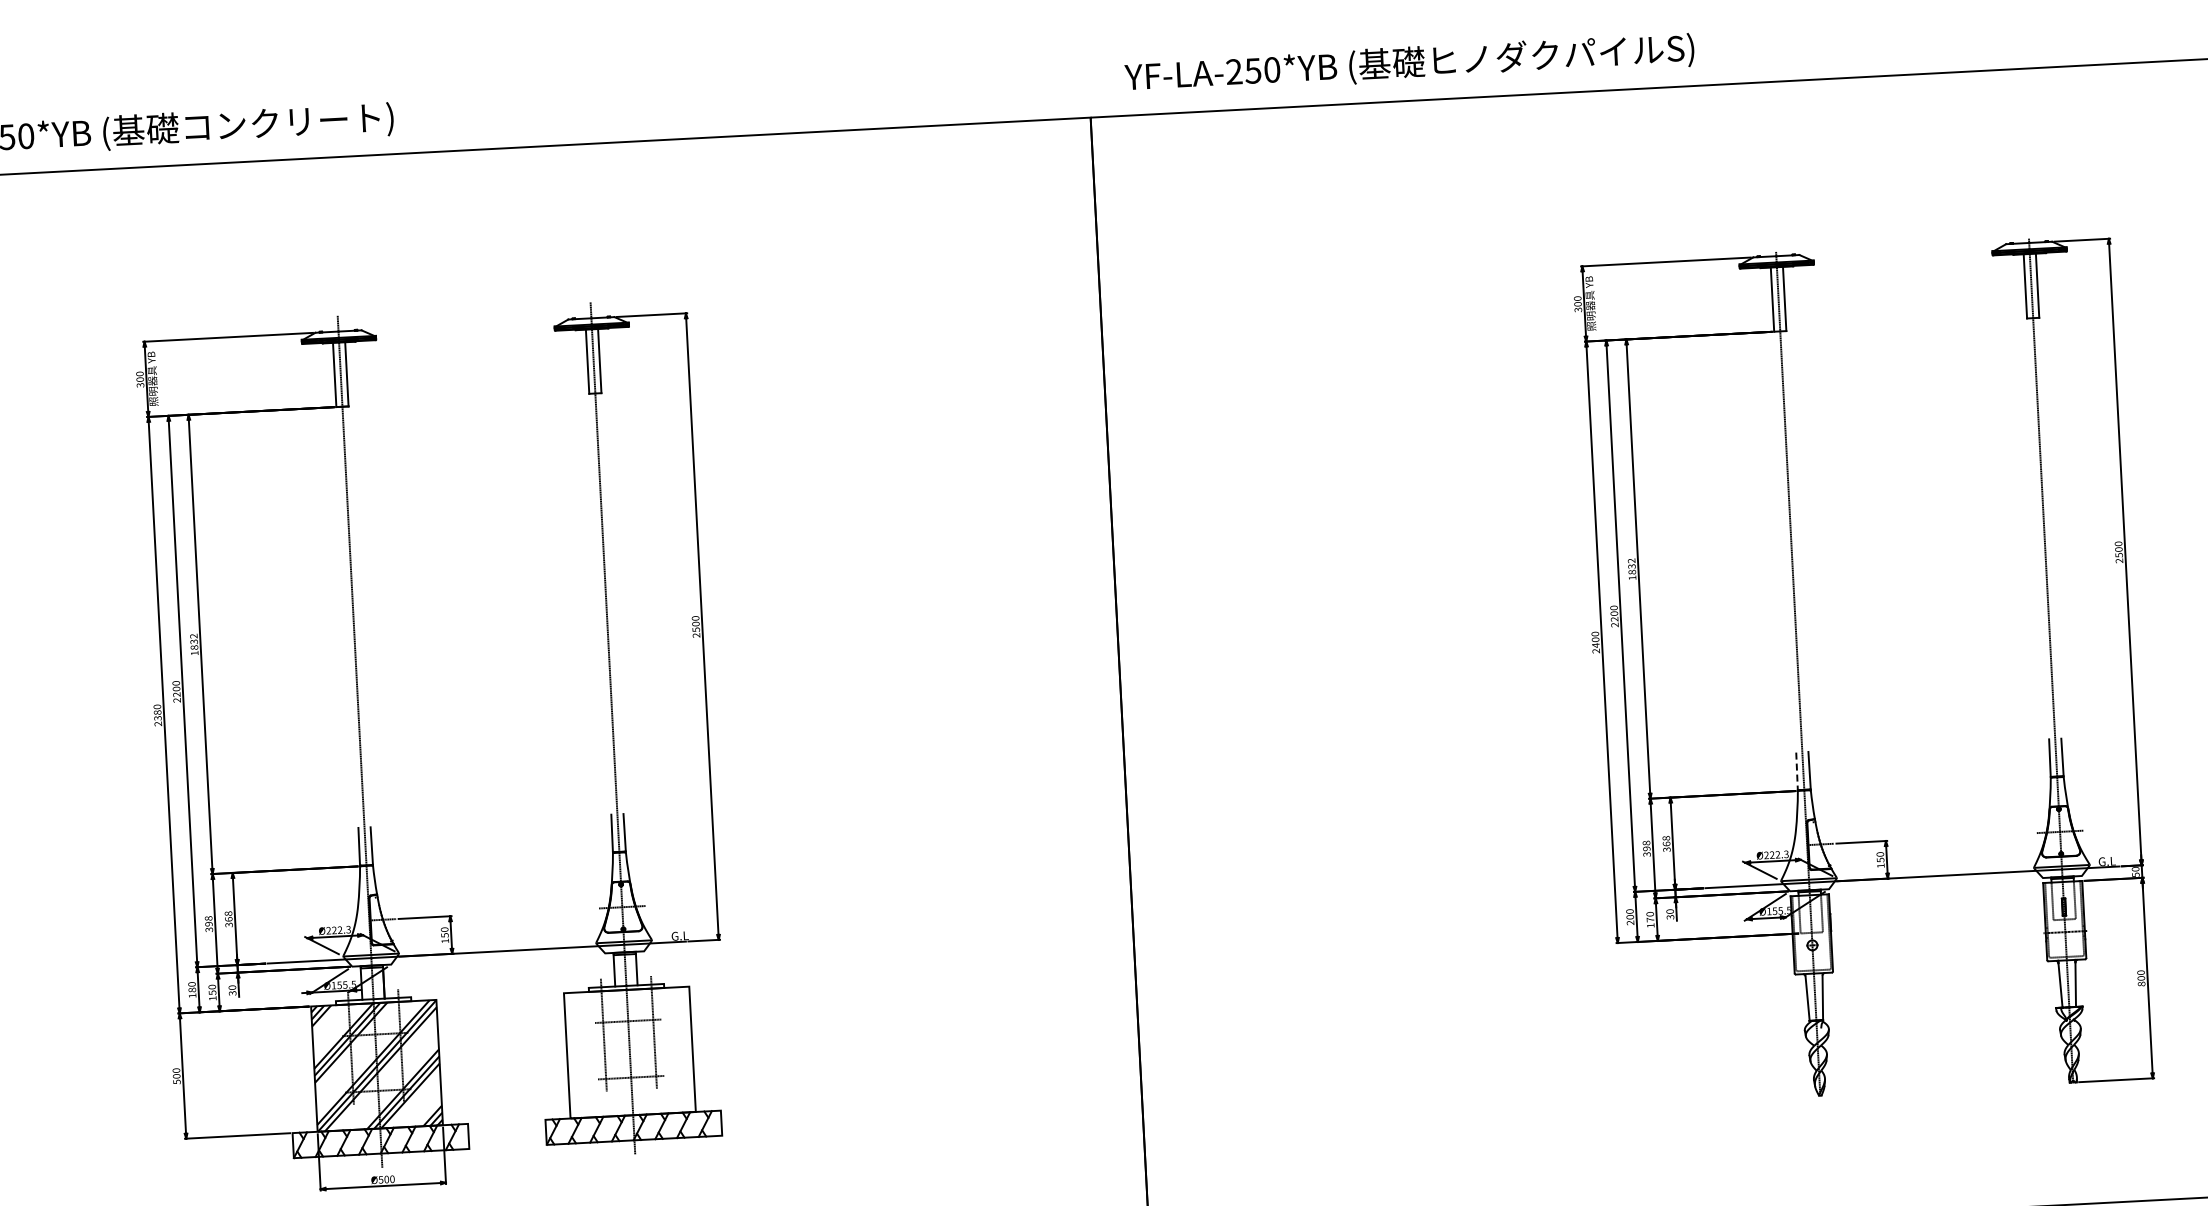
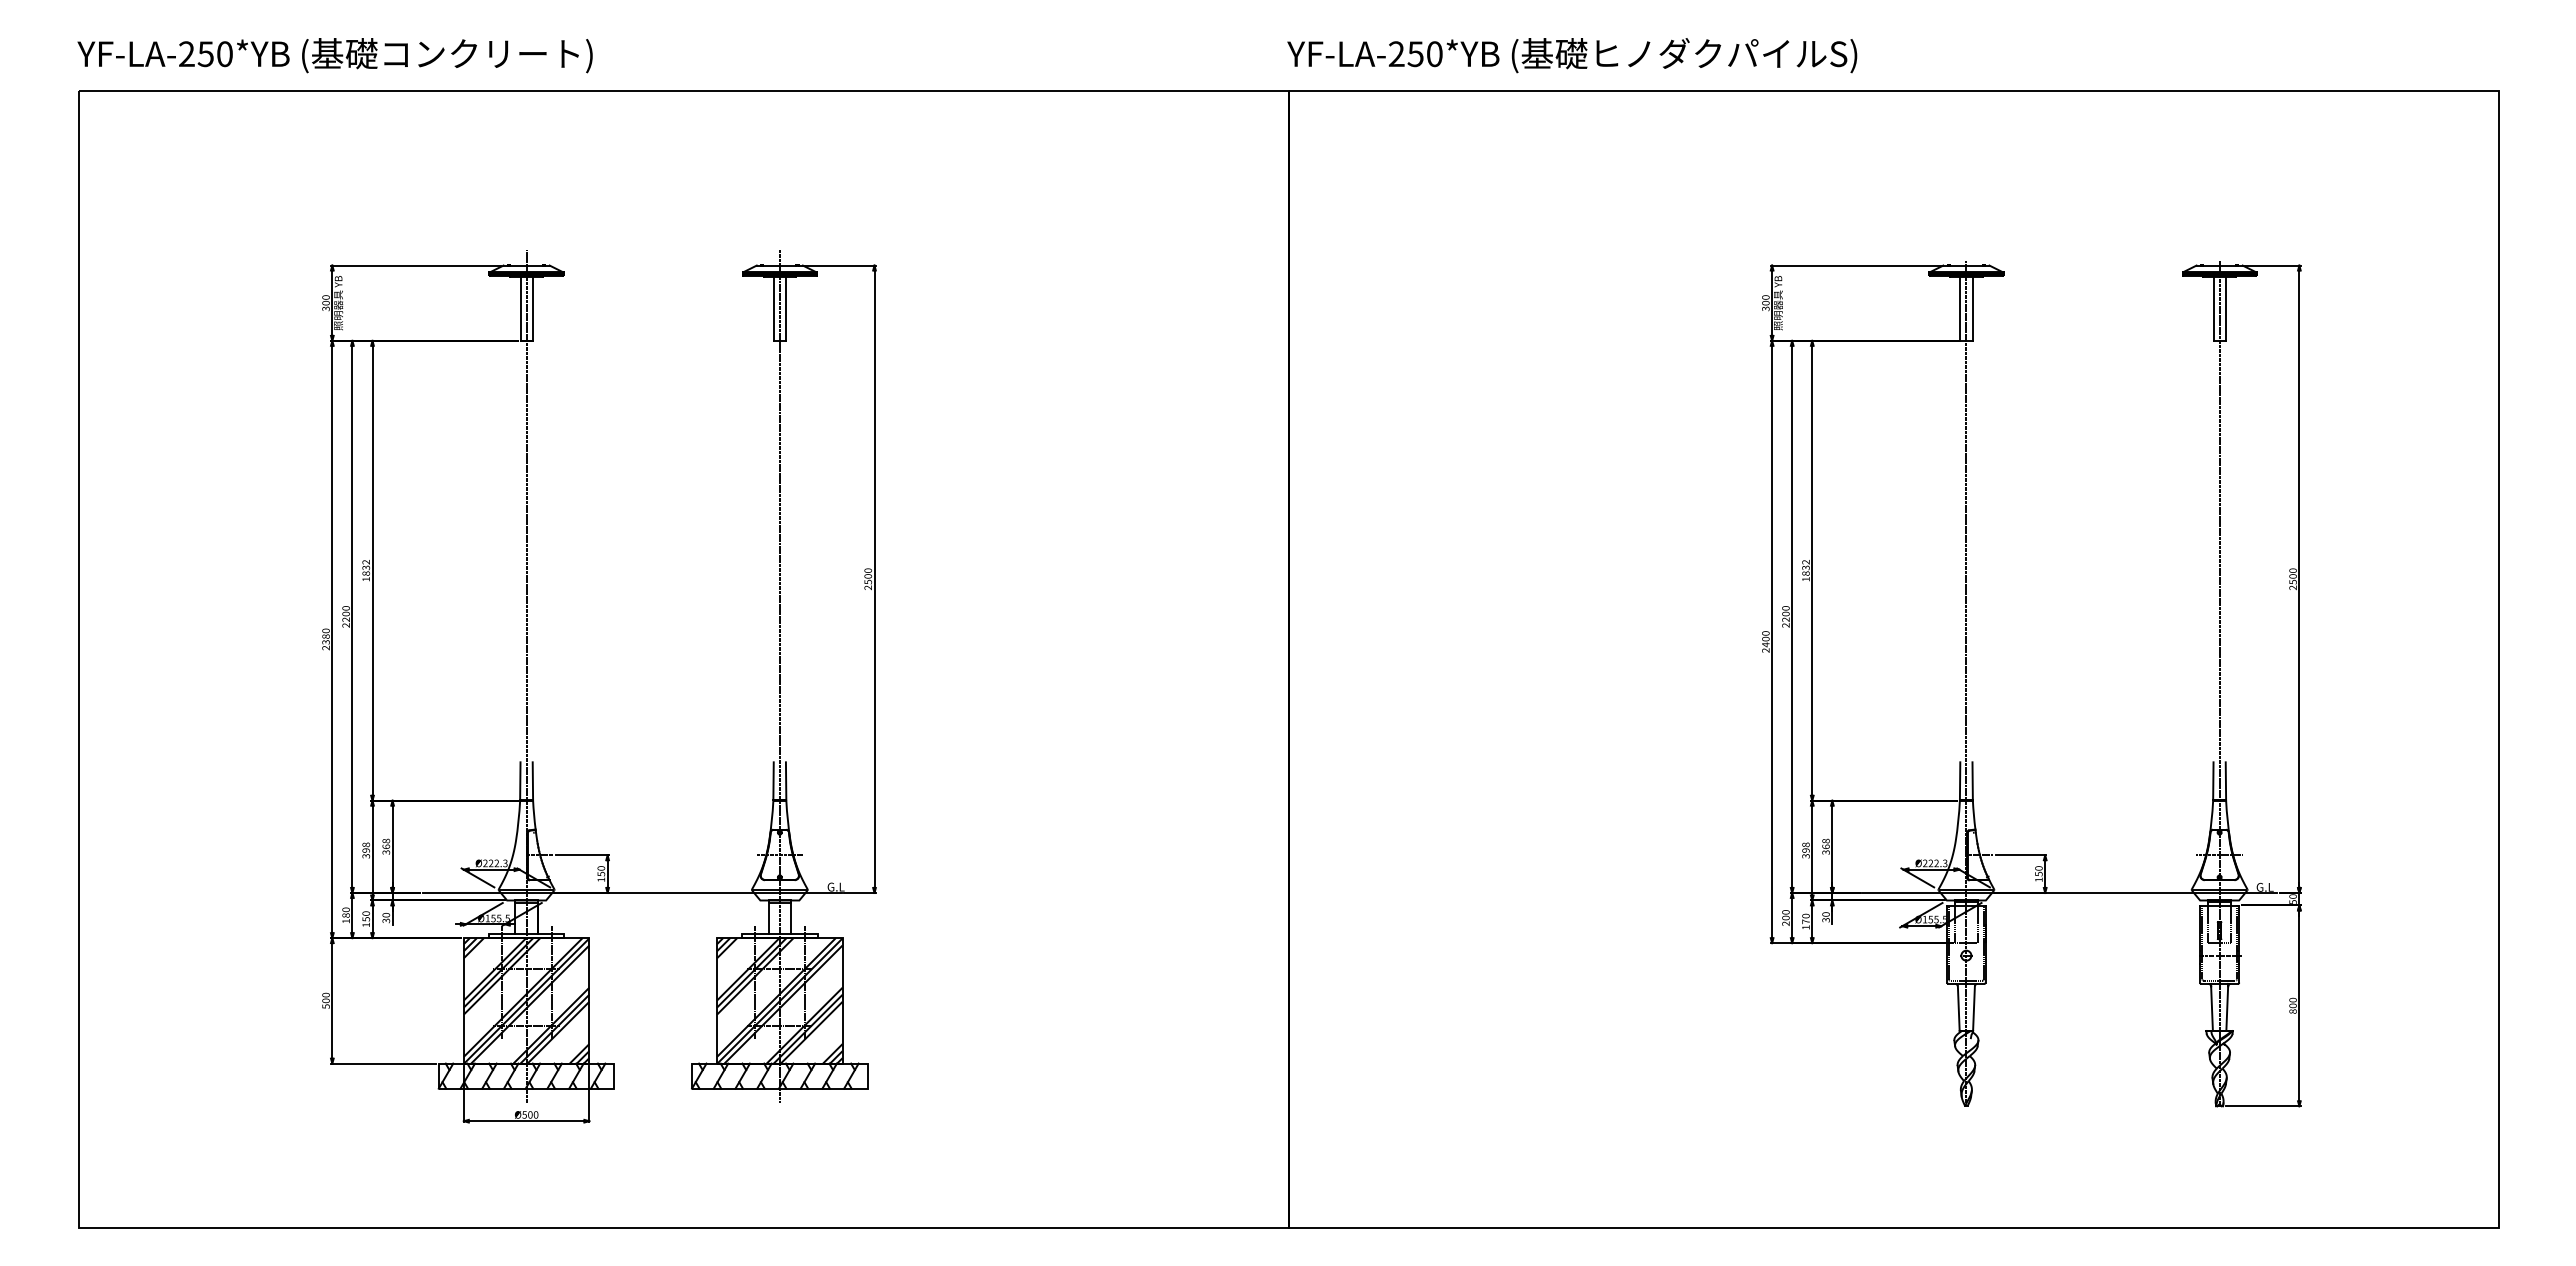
text: (1409, 64) -> (1572, 55), moved
line: (1797, 771) -> (1960, 781), dashed -> solid
hatch: (629, 1052) -> (779, 1000), added

